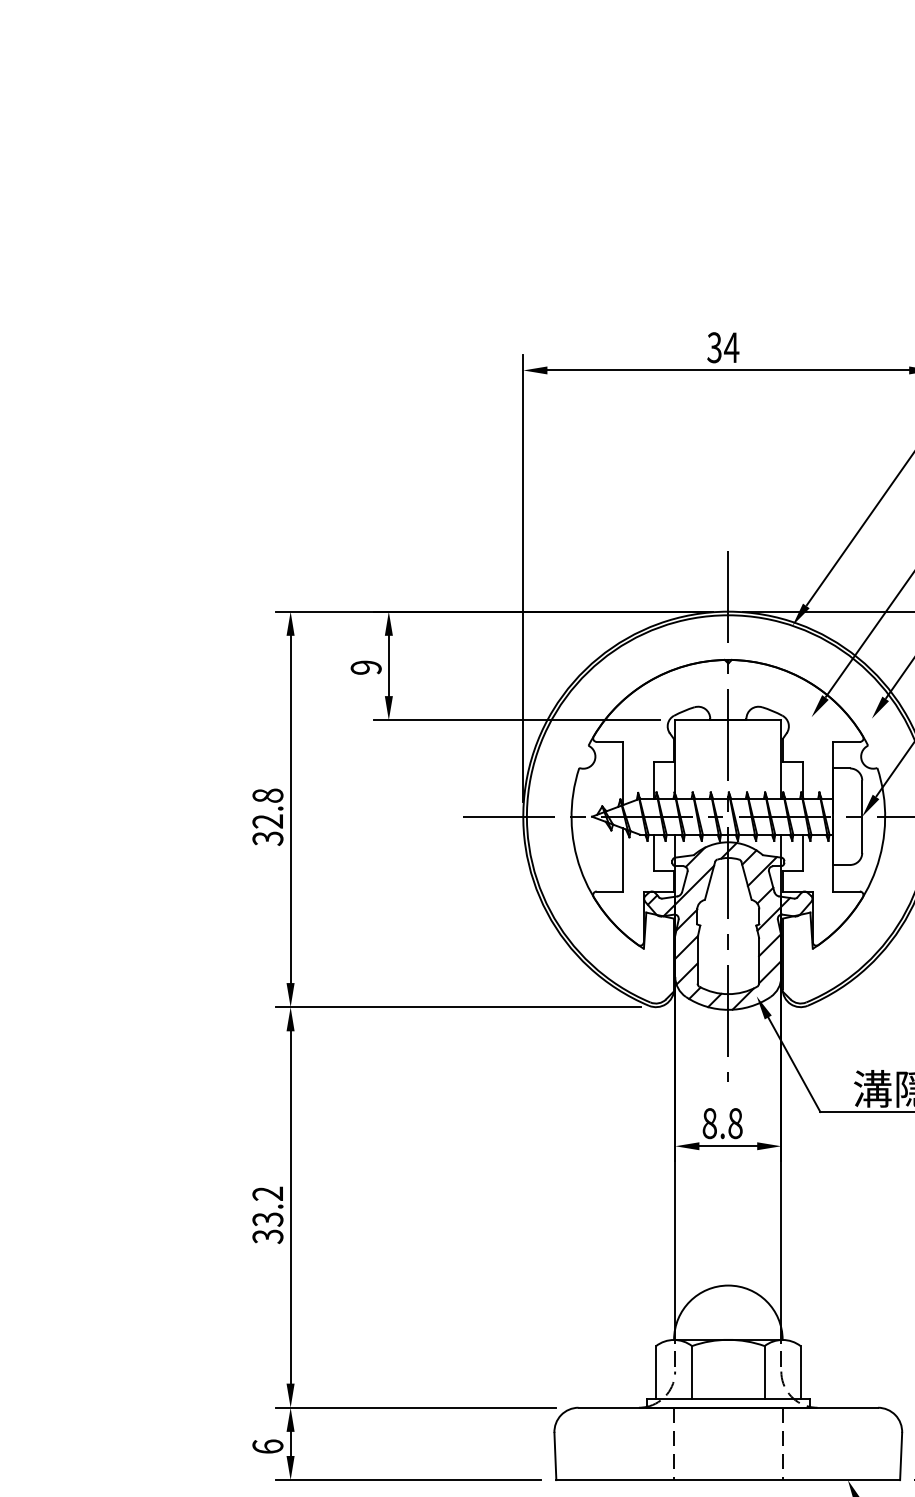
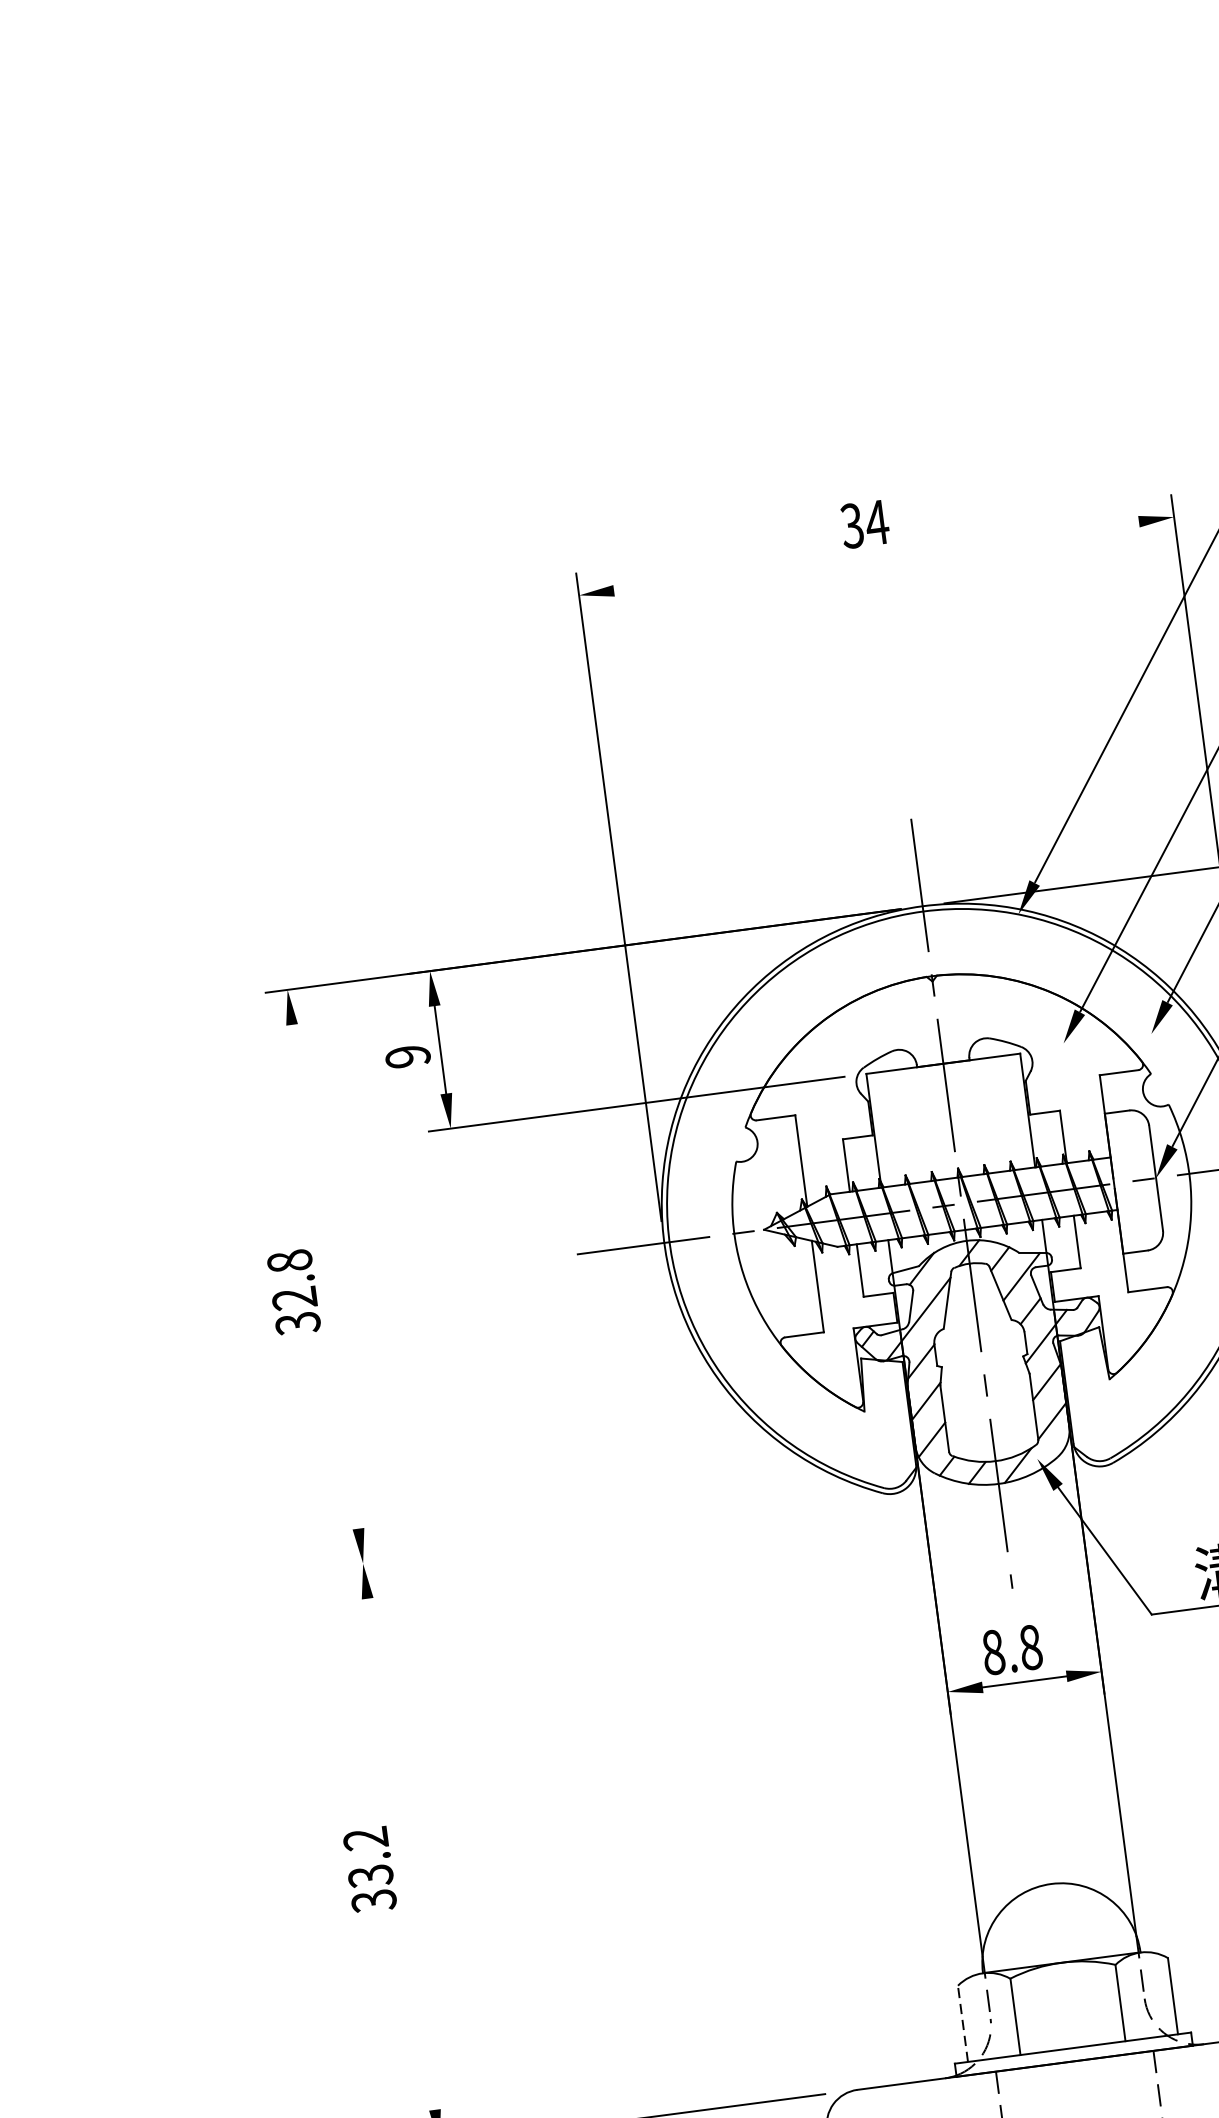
line: (728, 370) -> (876, 556), removed
line: (290, 809) -> (325, 1276), removed
line: (457, 1007) -> (605, 1532), removed
line: (290, 1207) -> (401, 1854), removed
line: (655, 1371) -> (962, 2022), solid -> dashed

